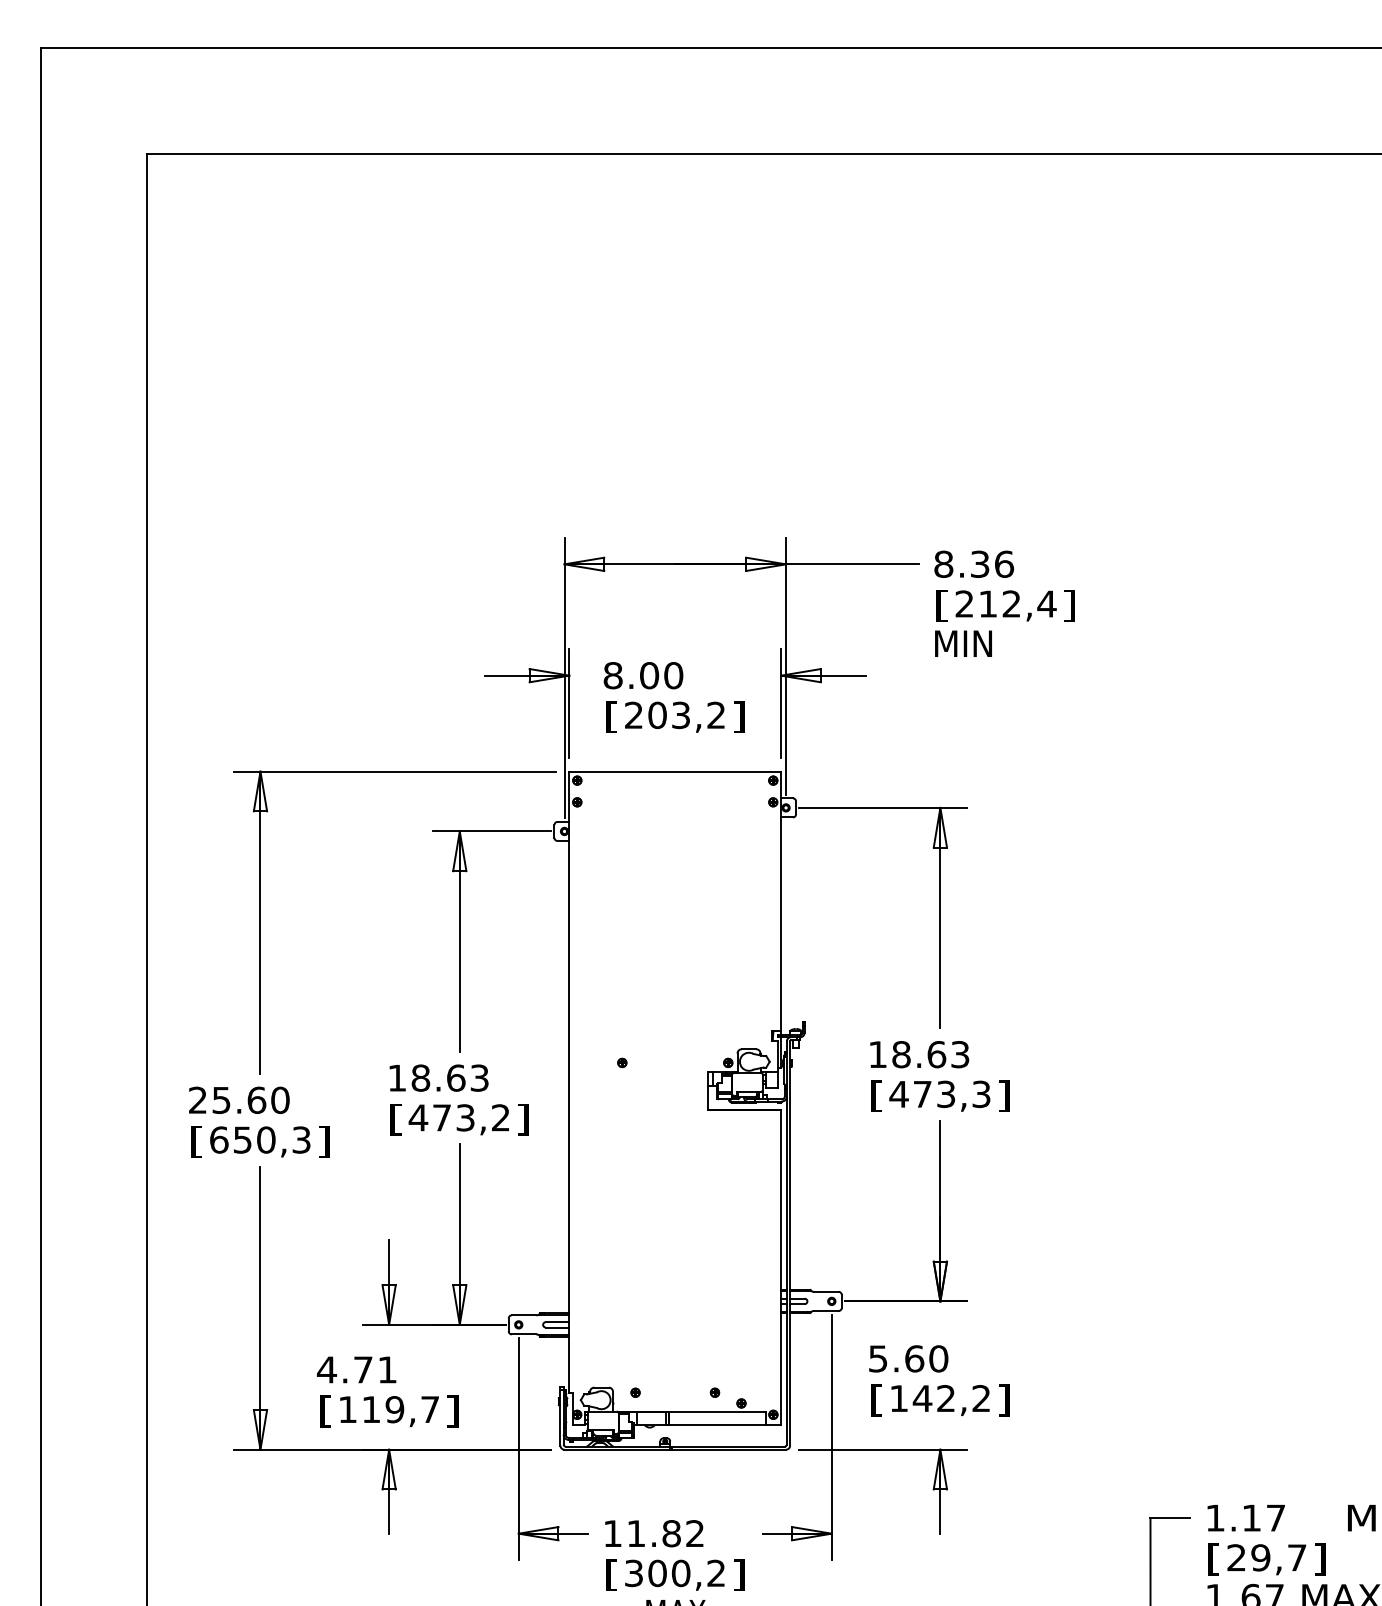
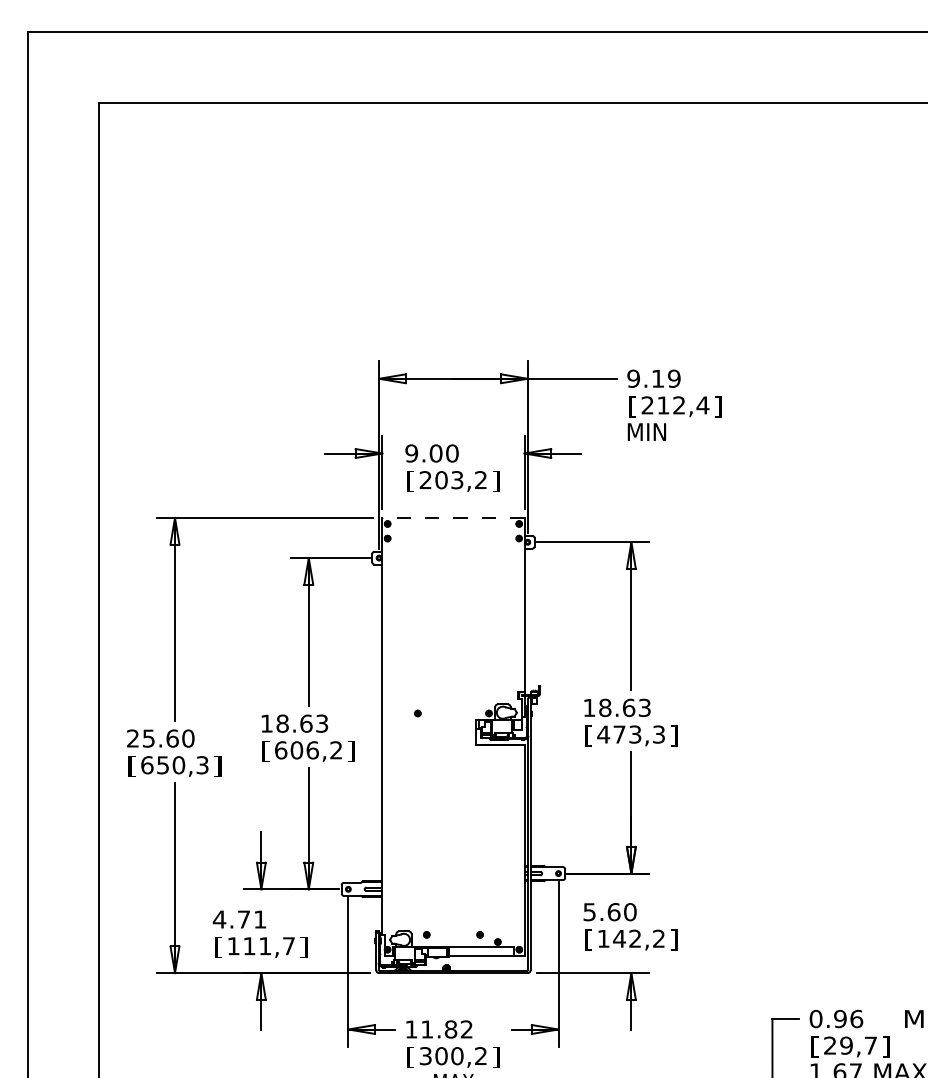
text: (973, 563) -> (653, 378), 8.36 -> 9.19
text: (612, 675) -> (411, 453), 8.00 -> 9.00
line: (673, 770) -> (452, 517), solid -> dashed
text: (441, 1118) -> (296, 750), 473,2 -> 606,2
text: (395, 1410) -> (265, 946), 119,7 -> 111,7
text: (1245, 1517) -> (836, 1018), 1.17 -> 0.96

